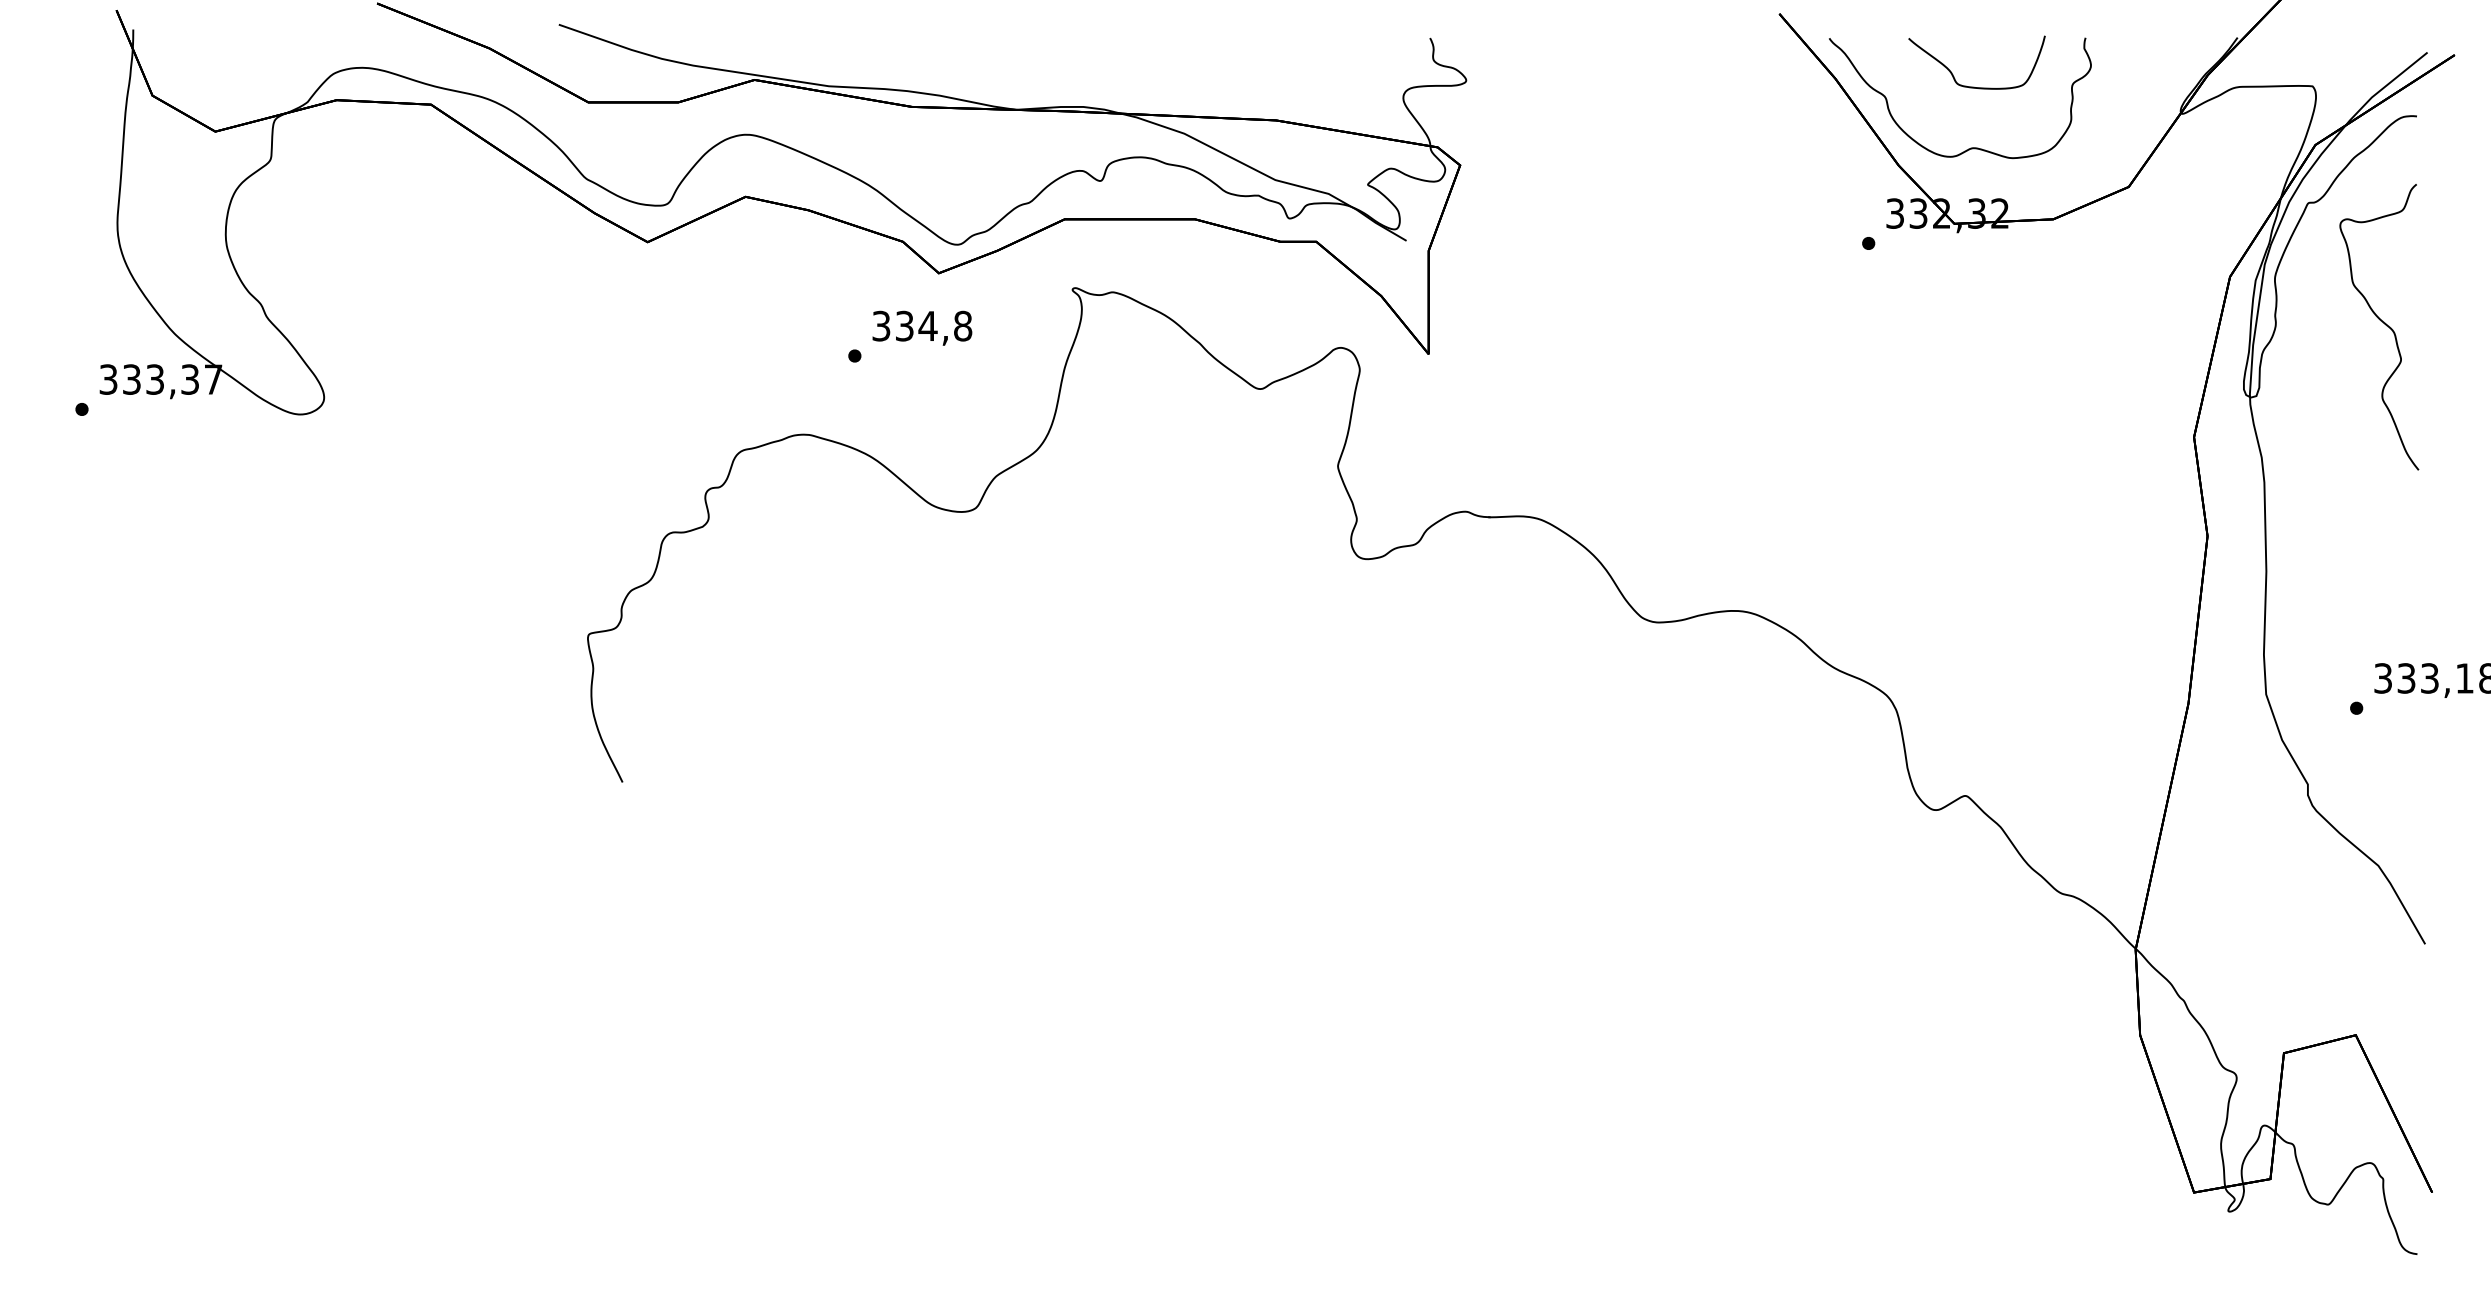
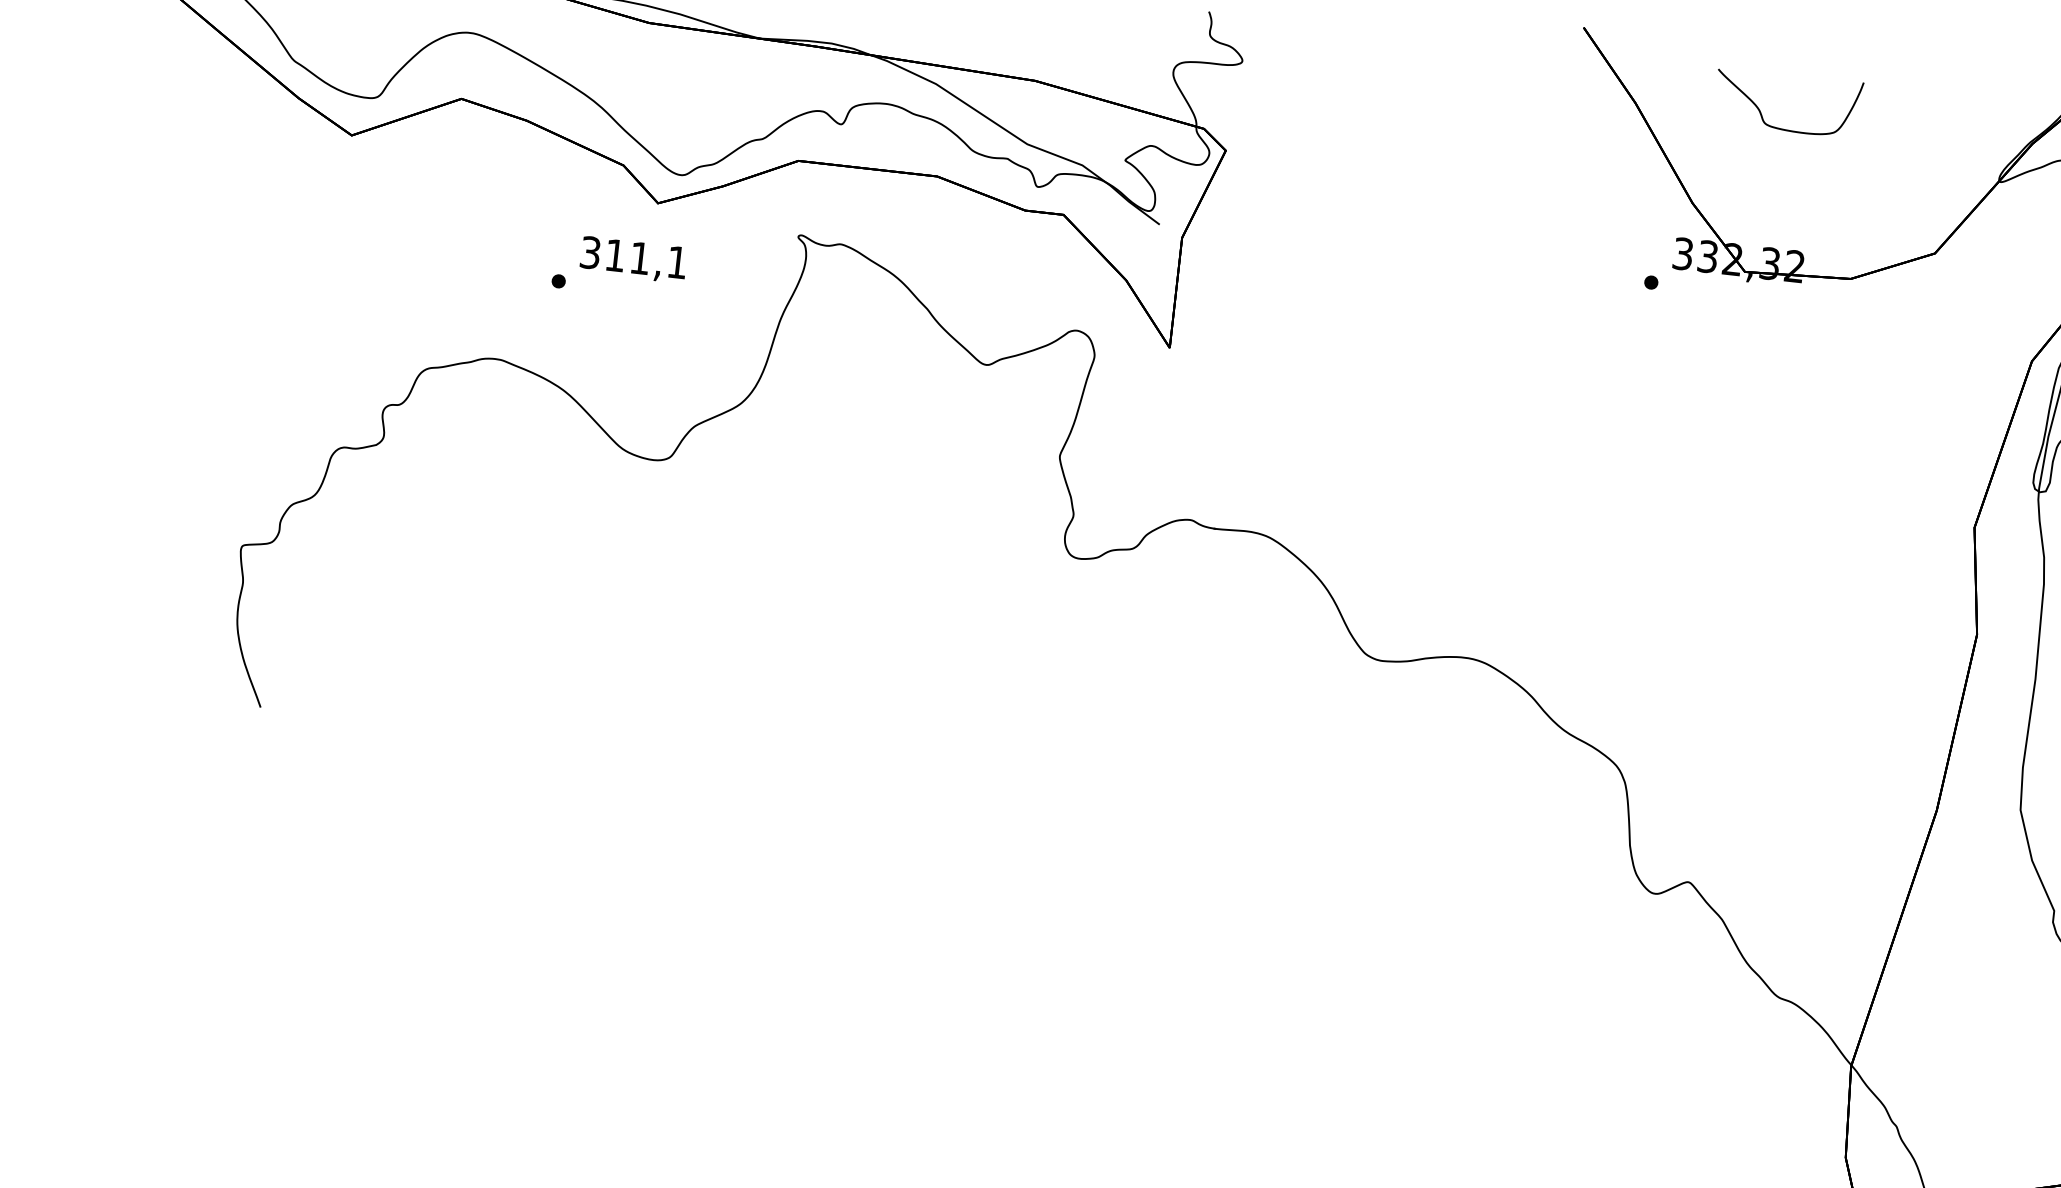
curve: (1970, 147) -> (1771, 192), removed
text: (934, 325) -> (647, 258), 334,8 -> 311,1

